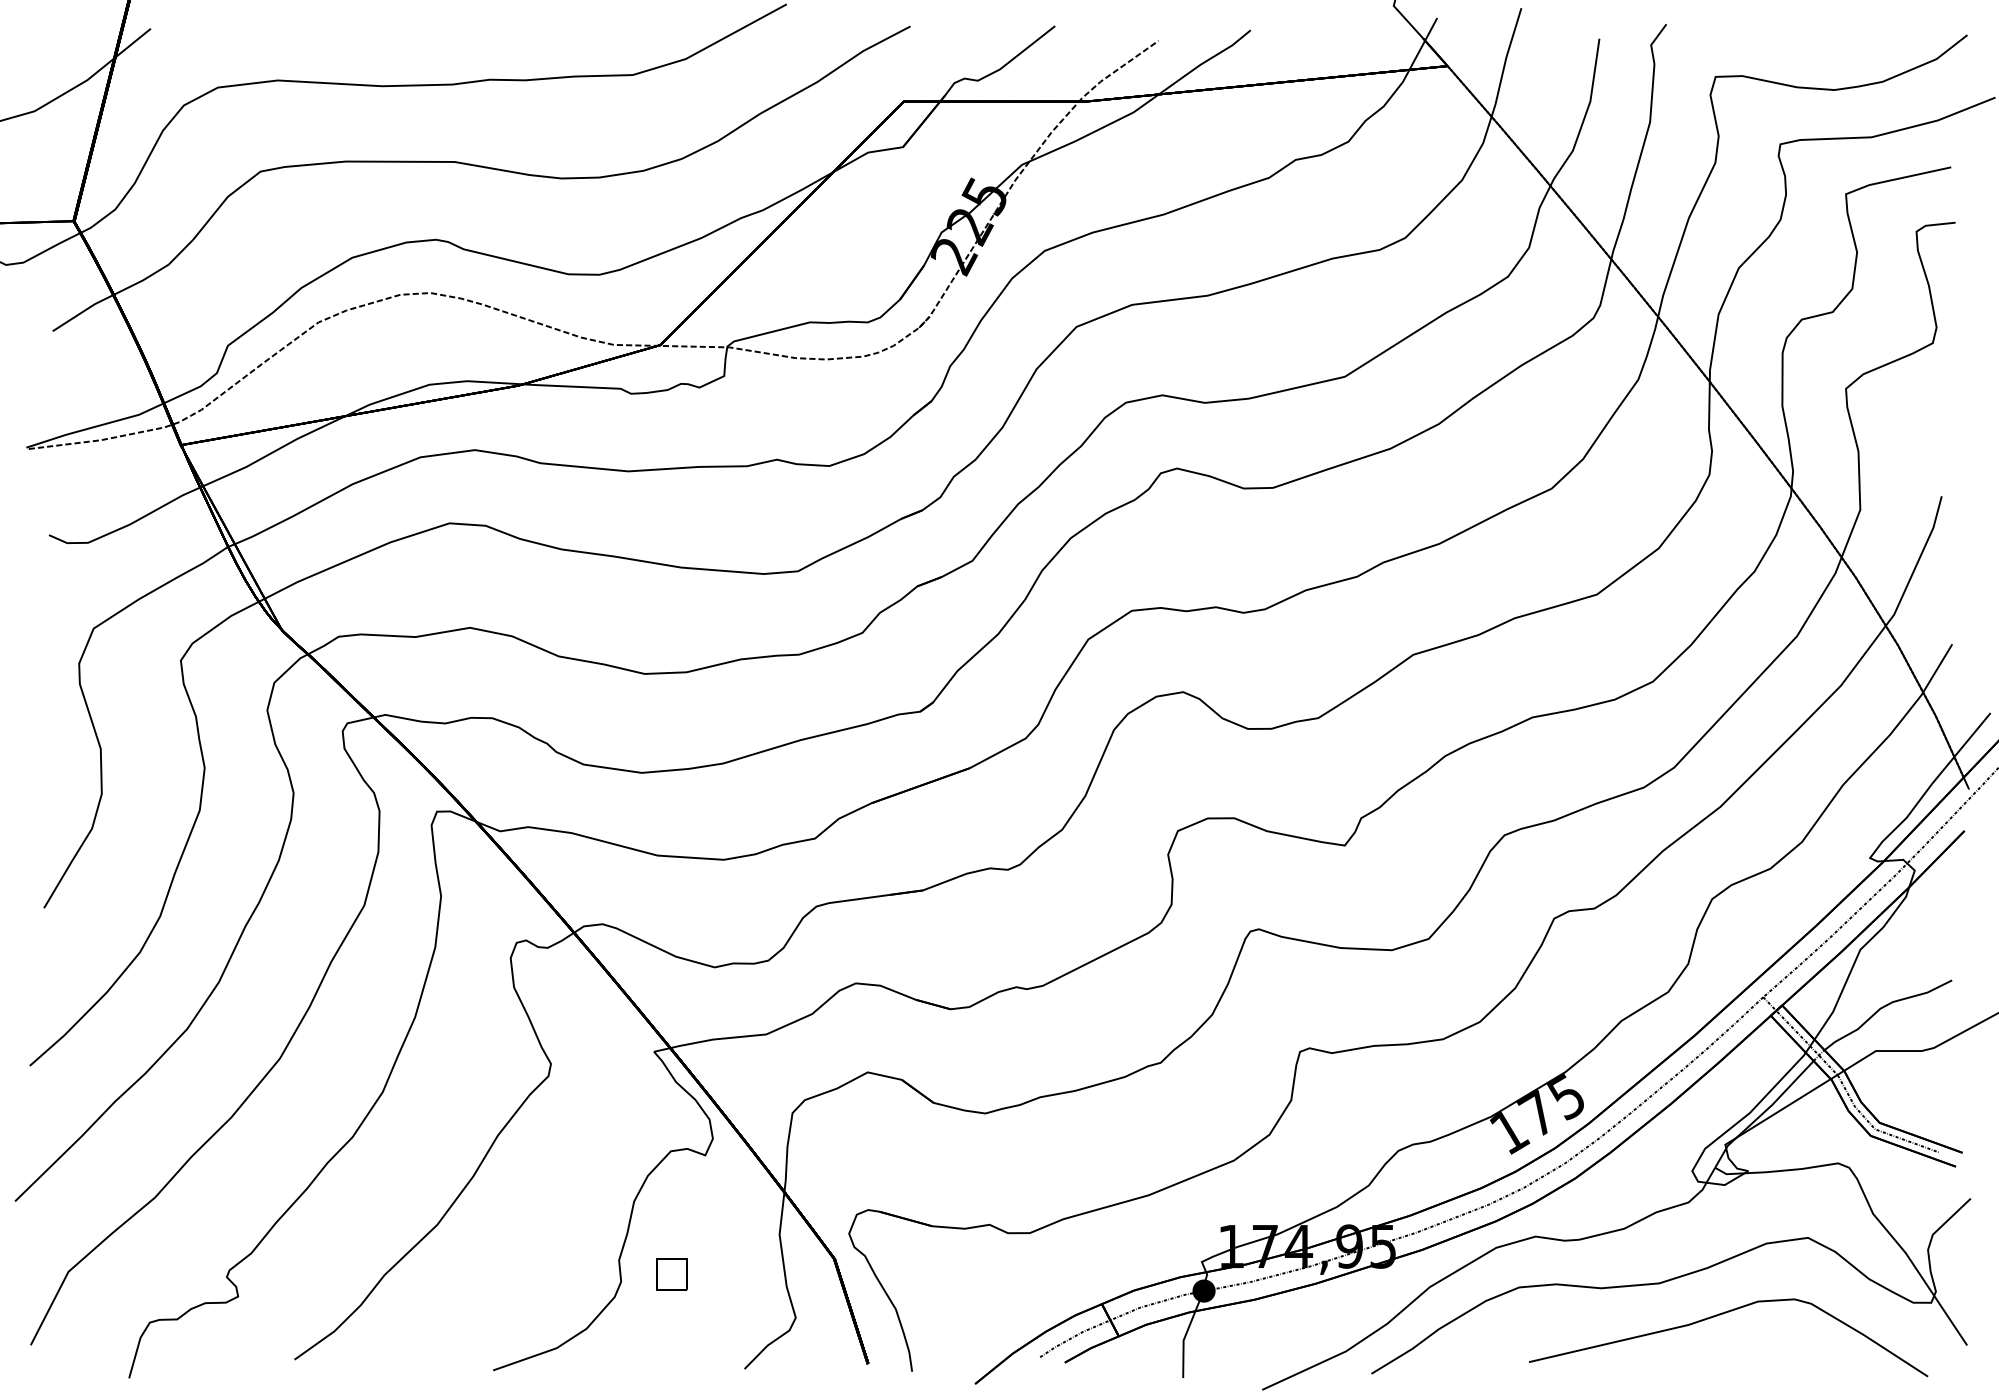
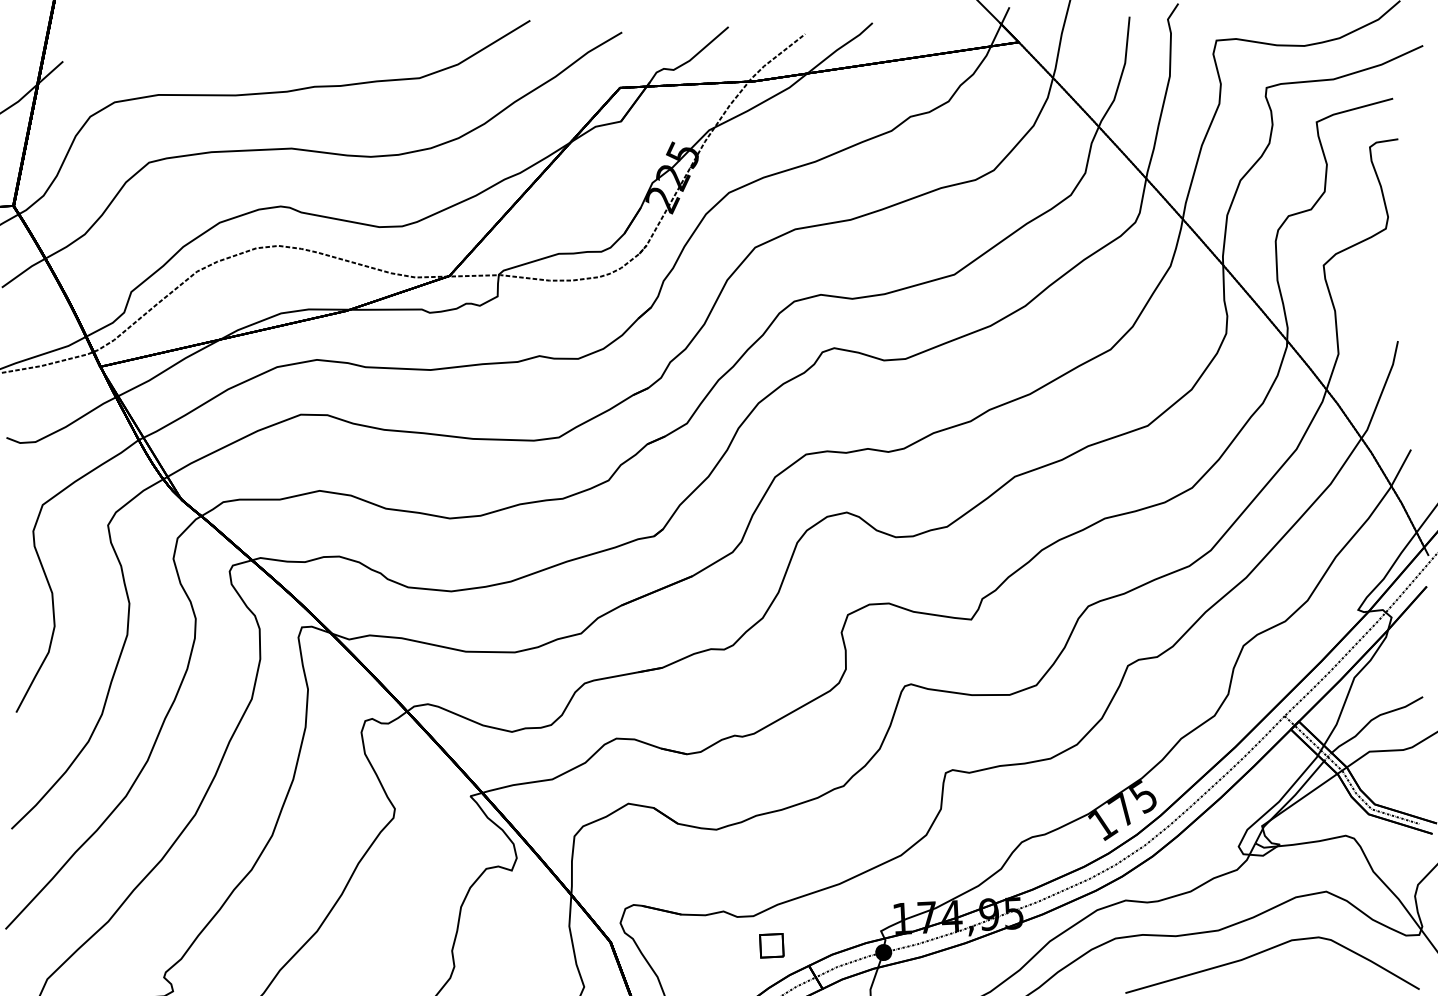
part: (671, 1274) -> (771, 945), moved

